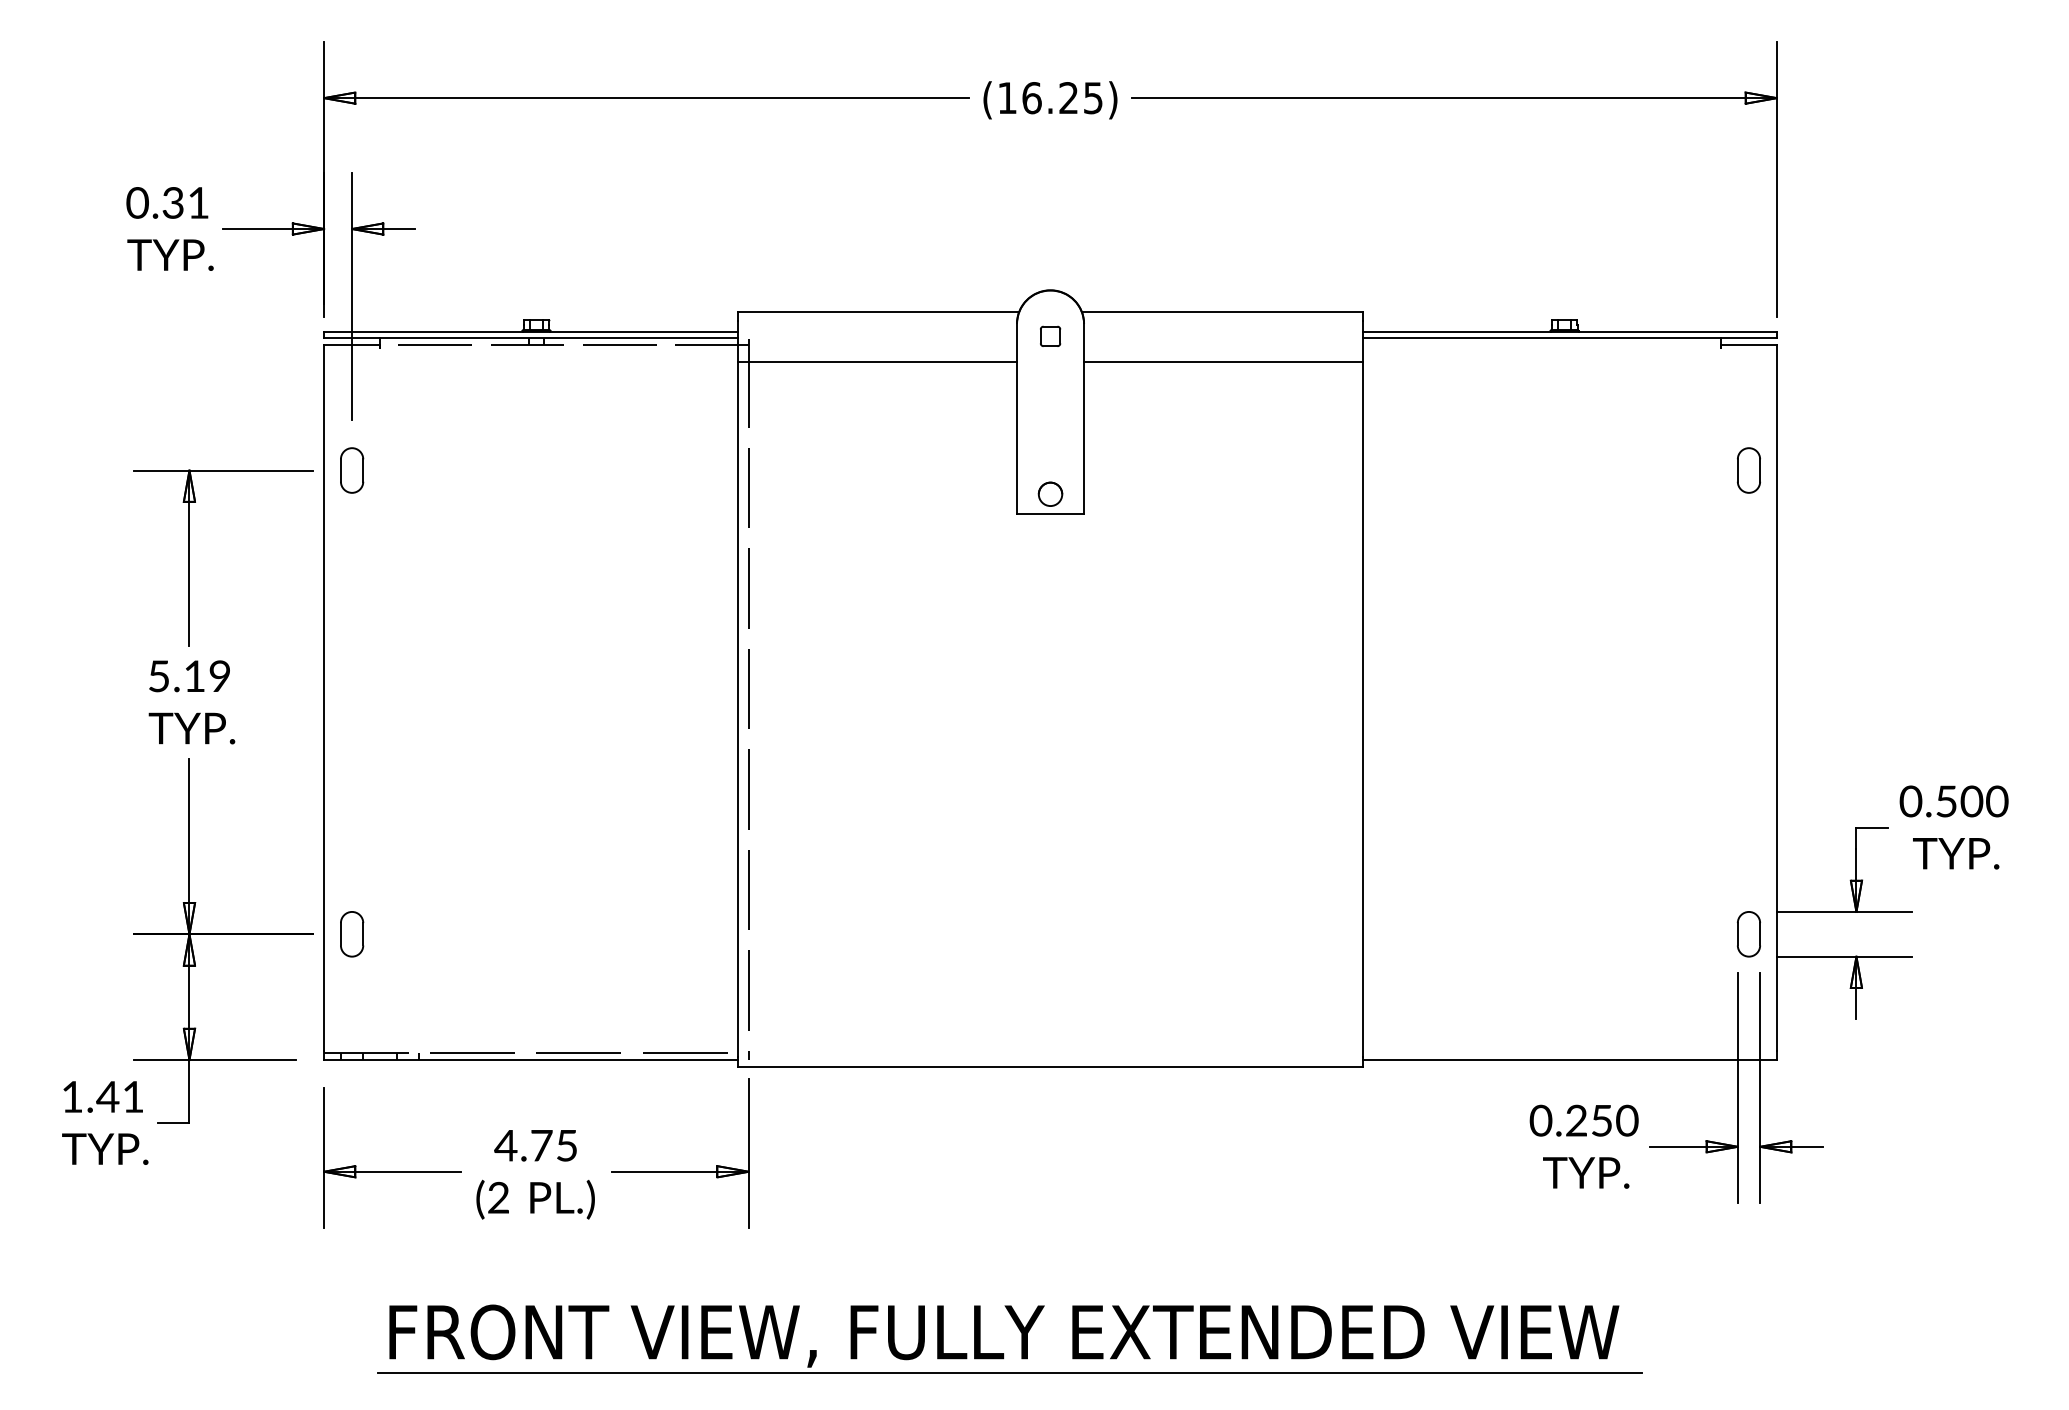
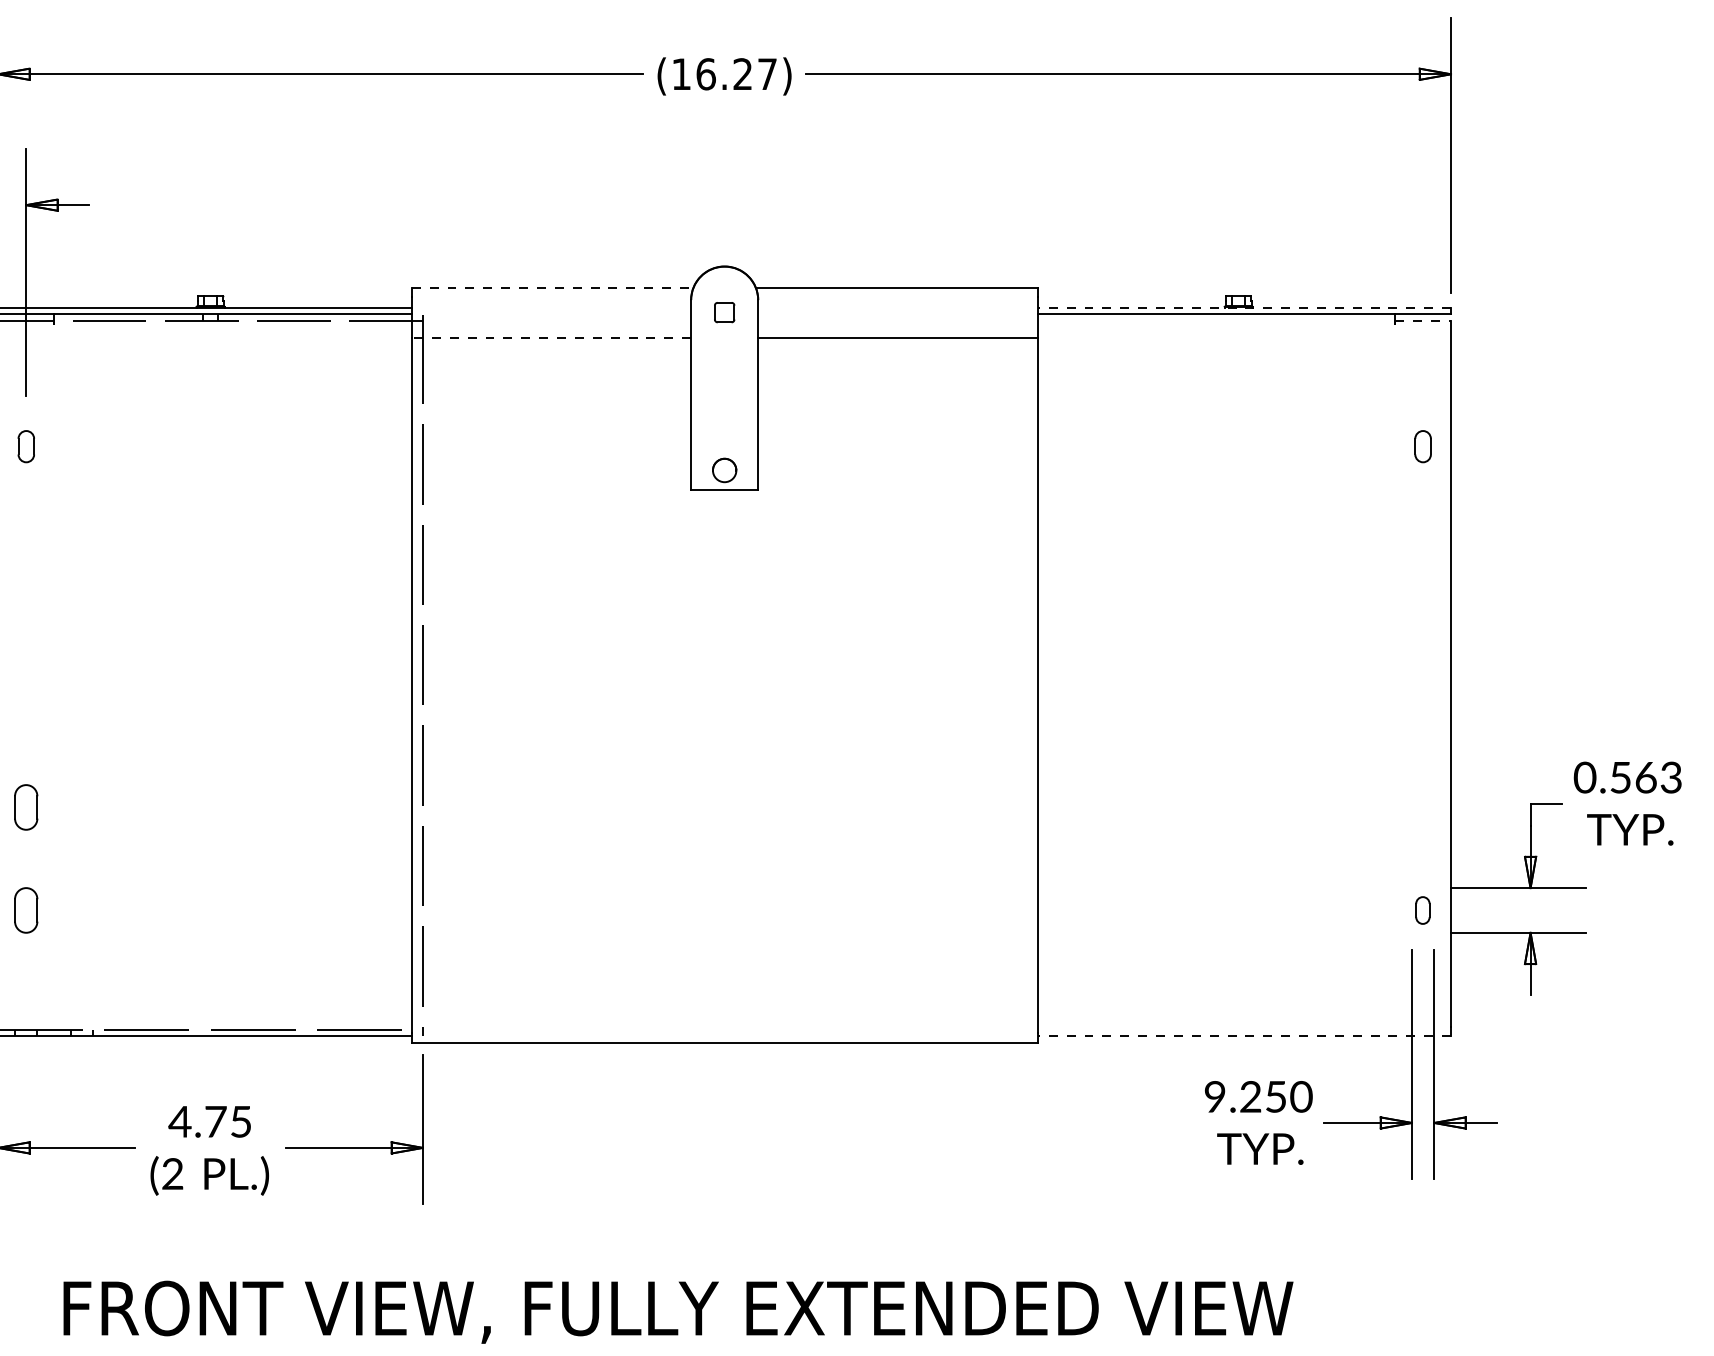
text: (1093, 98) -> (767, 74), (16.25) -> (16.27)
line: (878, 311) -> (552, 287), solid -> dashed
line: (1570, 331) -> (1244, 307), solid -> dashed
line: (1748, 344) -> (1422, 320), solid -> dashed
line: (877, 361) -> (551, 337), solid -> dashed
part: (352, 470) -> (26, 446), size x0.7
part: (1748, 470) -> (1422, 446), size x0.7
text: (1984, 801) -> (1658, 777), 0.500 -> 0.563
part: (352, 831) -> (26, 807), added
part: (1748, 934) -> (1422, 910), size x0.6
line: (1570, 1060) -> (1244, 1036), solid -> dashed
text: (1540, 1121) -> (1214, 1097), 0.250 -> 9.250
line: (1009, 1373) -> (683, 1349), removed

